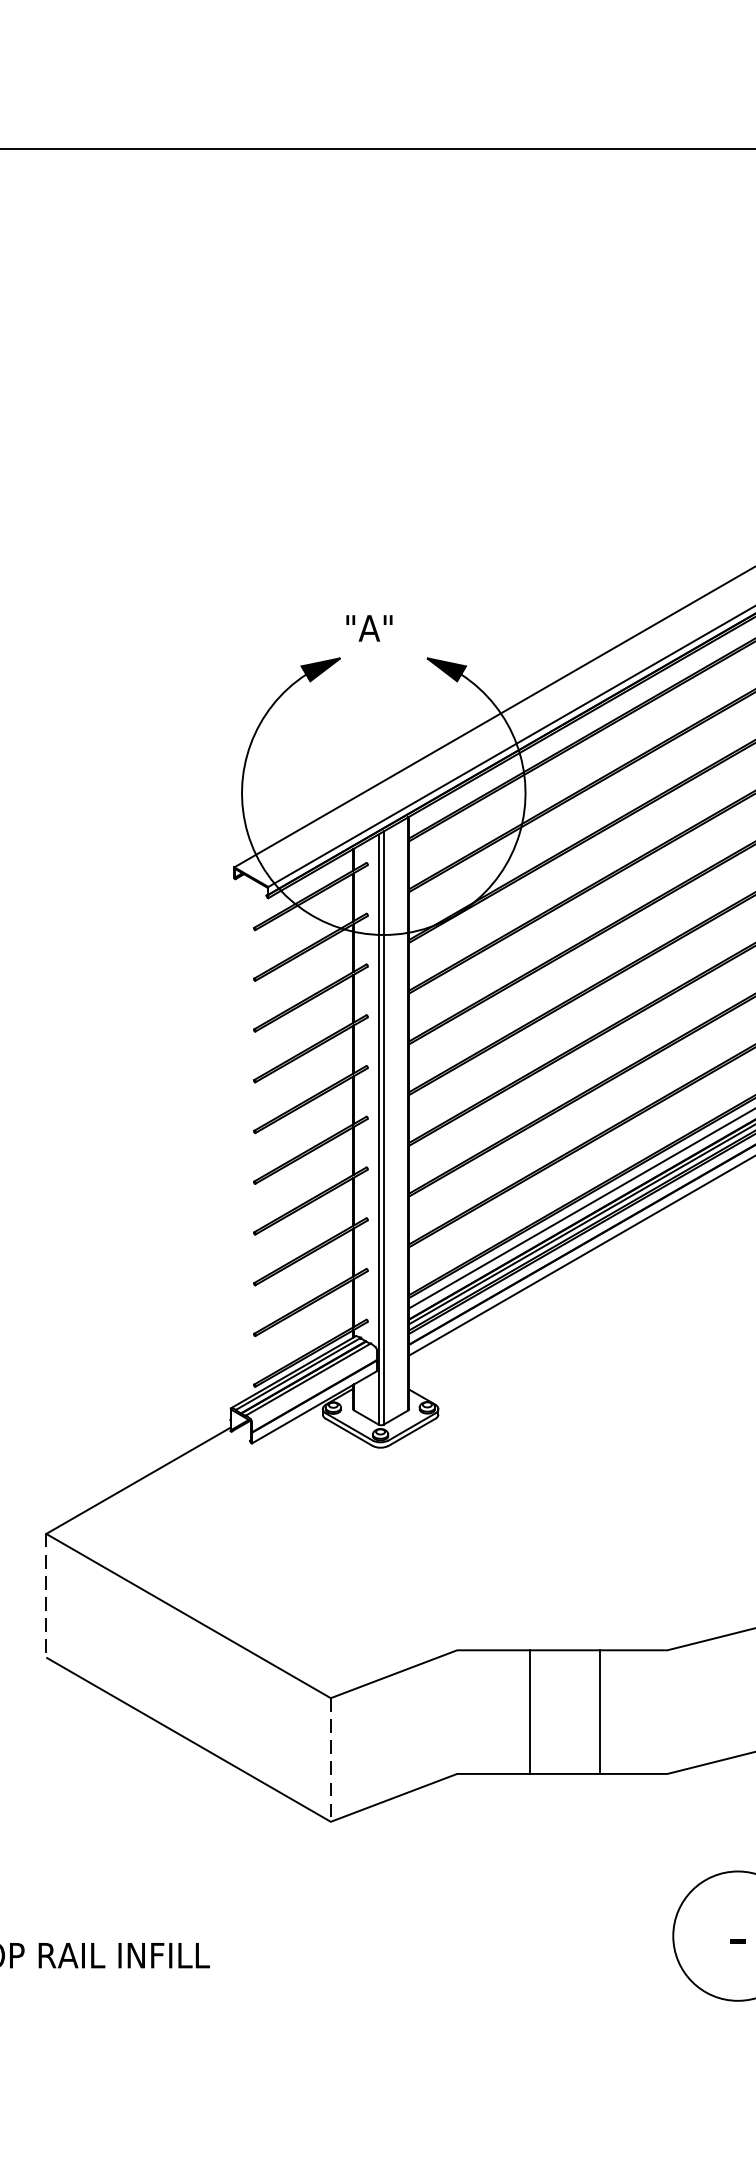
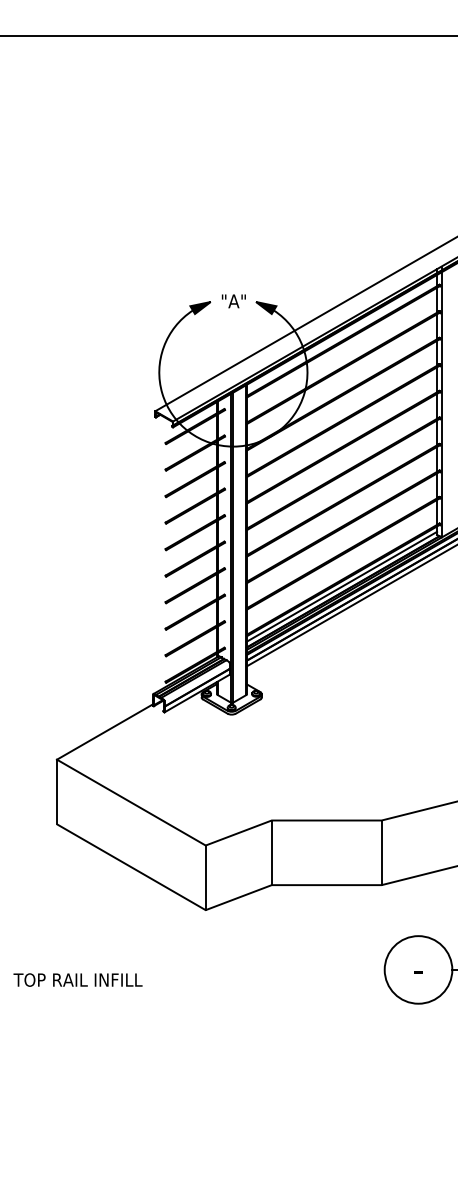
text: (368, 628) -> (233, 301), moved
line: (47, 1596) -> (57, 792), dashed -> solid
line: (529, 1711) -> (271, 852), moved
line: (600, 1711) -> (381, 852), moved
line: (330, 1761) -> (205, 878), dashed -> solid

